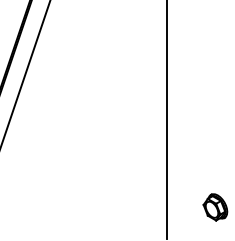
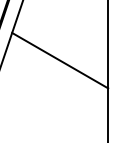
line: (103, 66) -> (59, 60), added

